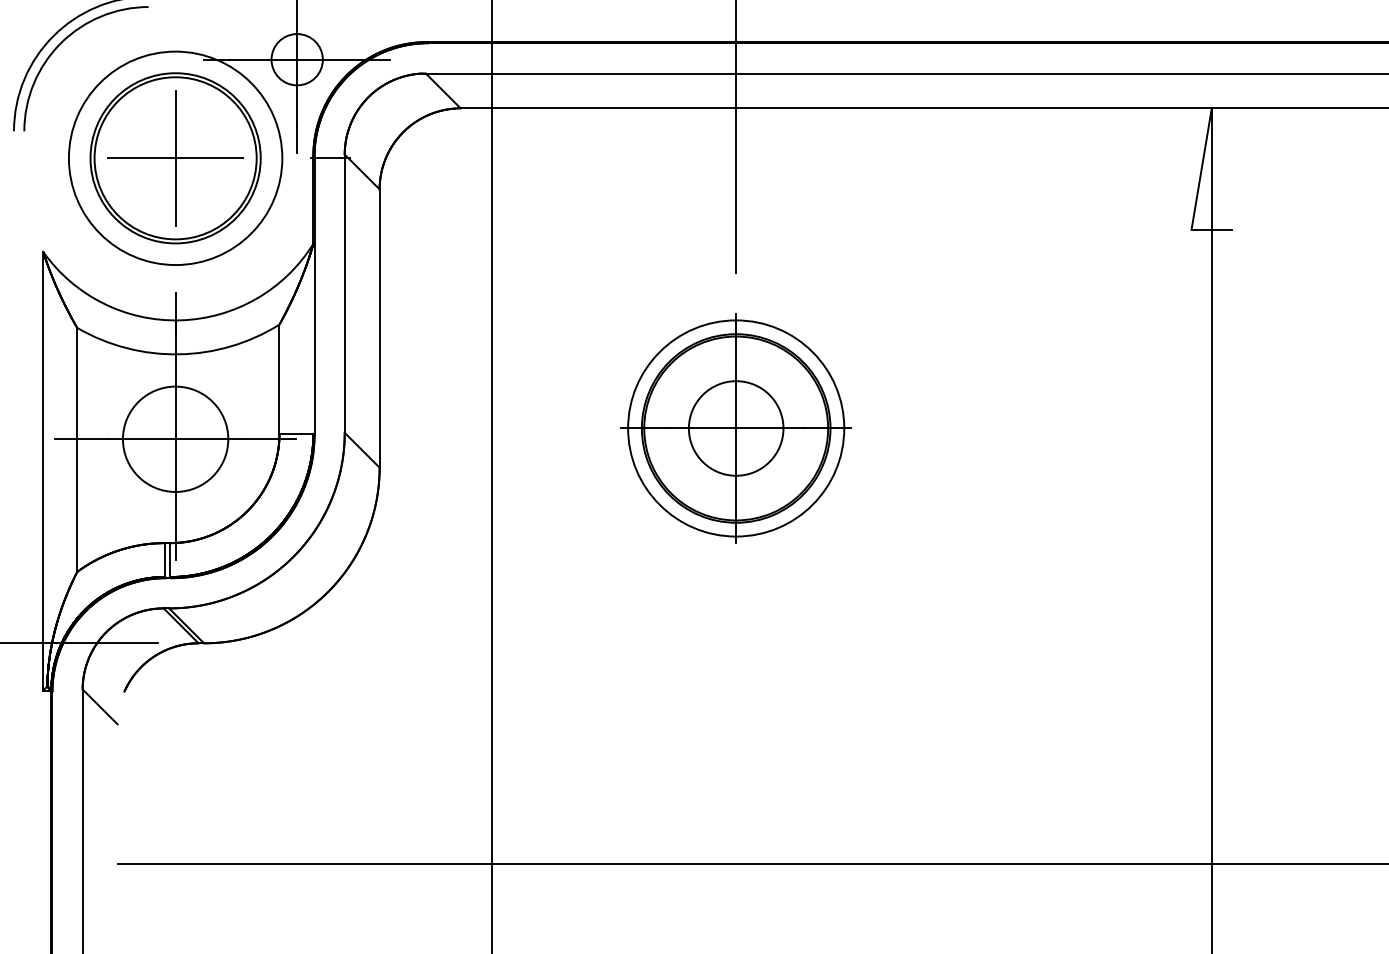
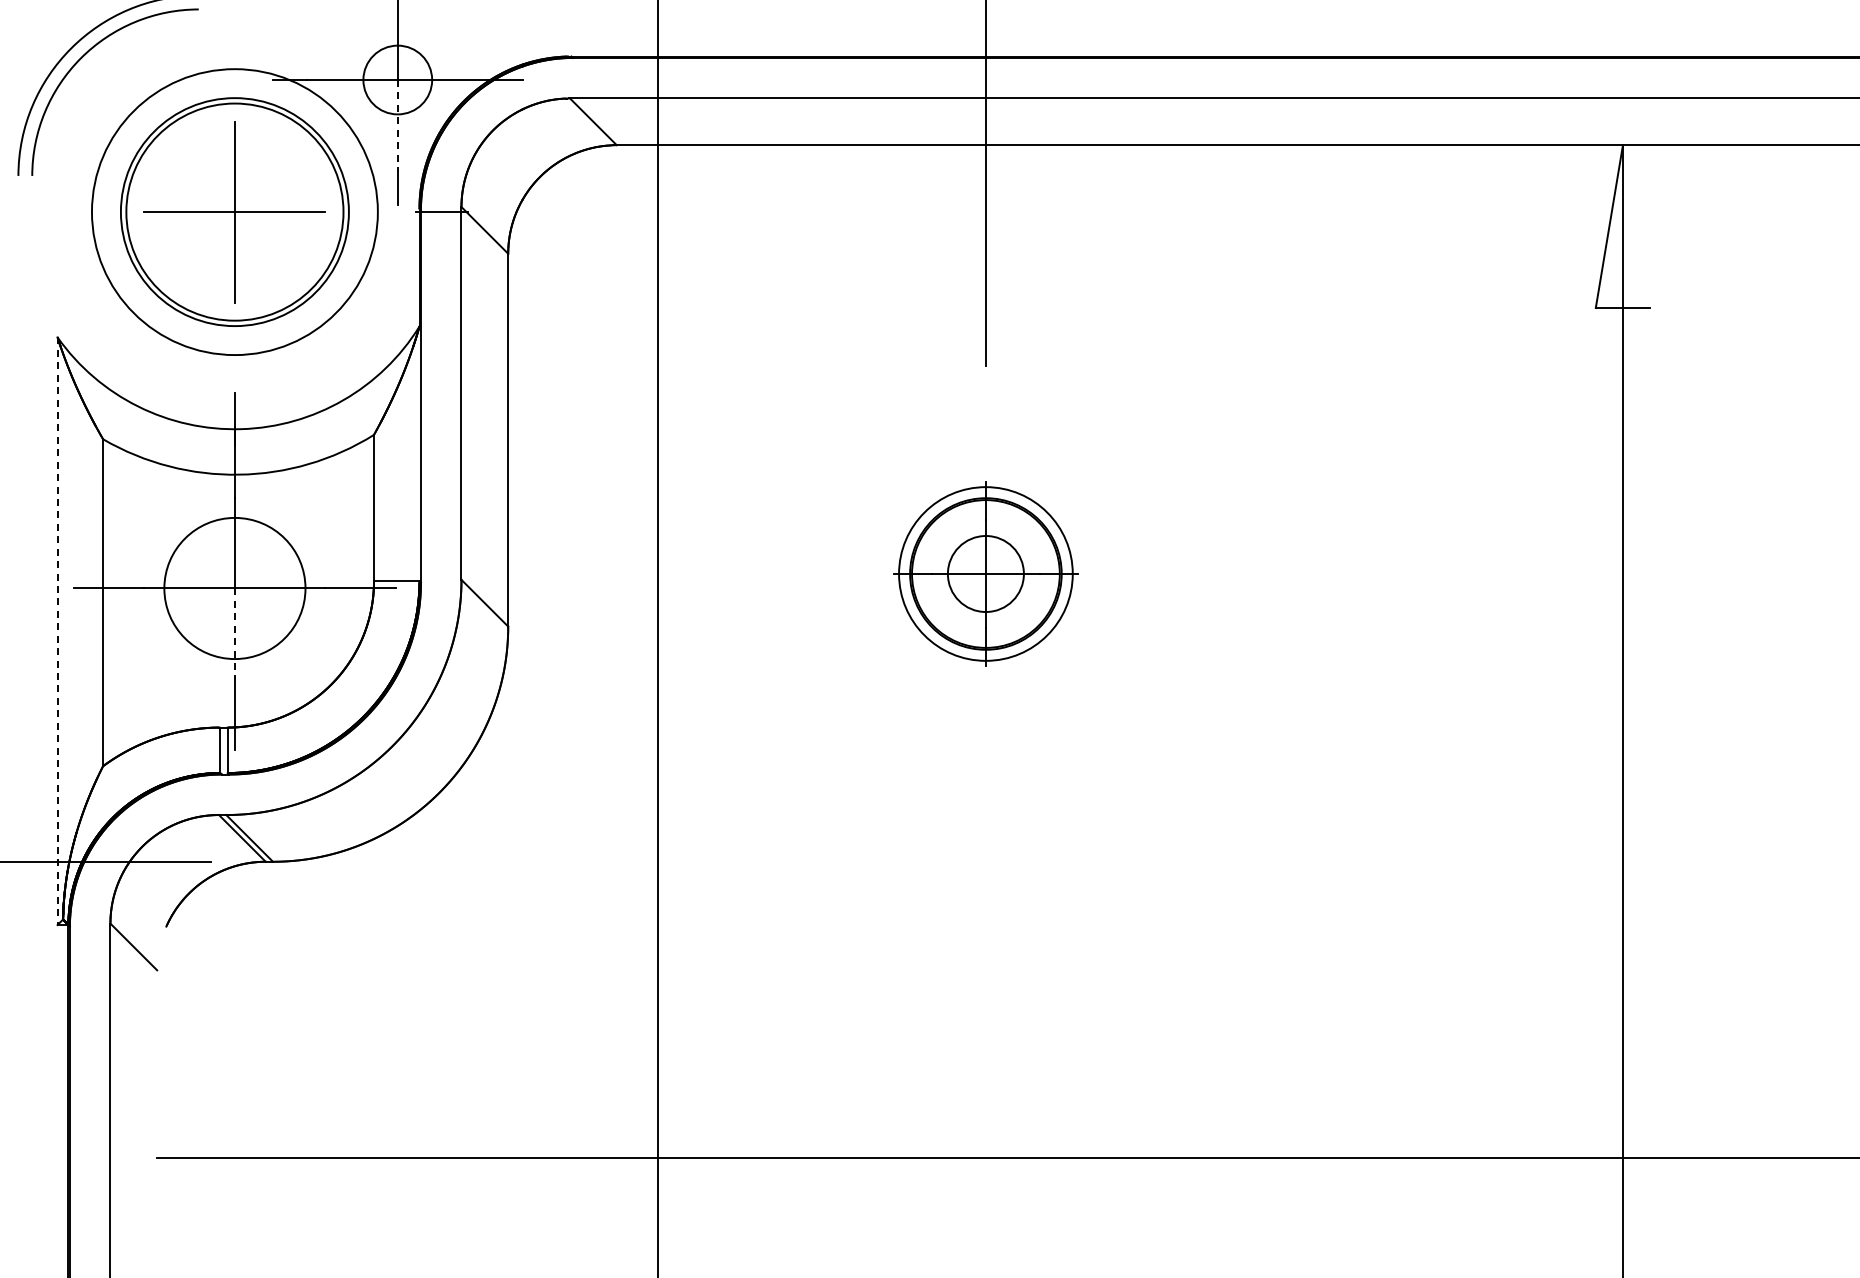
line: (296, 93) -> (397, 125), solid -> dashed
part: (735, 428) -> (985, 573), size x0.6
line: (43, 471) -> (57, 631), solid -> dashed
line: (175, 473) -> (234, 634), solid -> dashed

